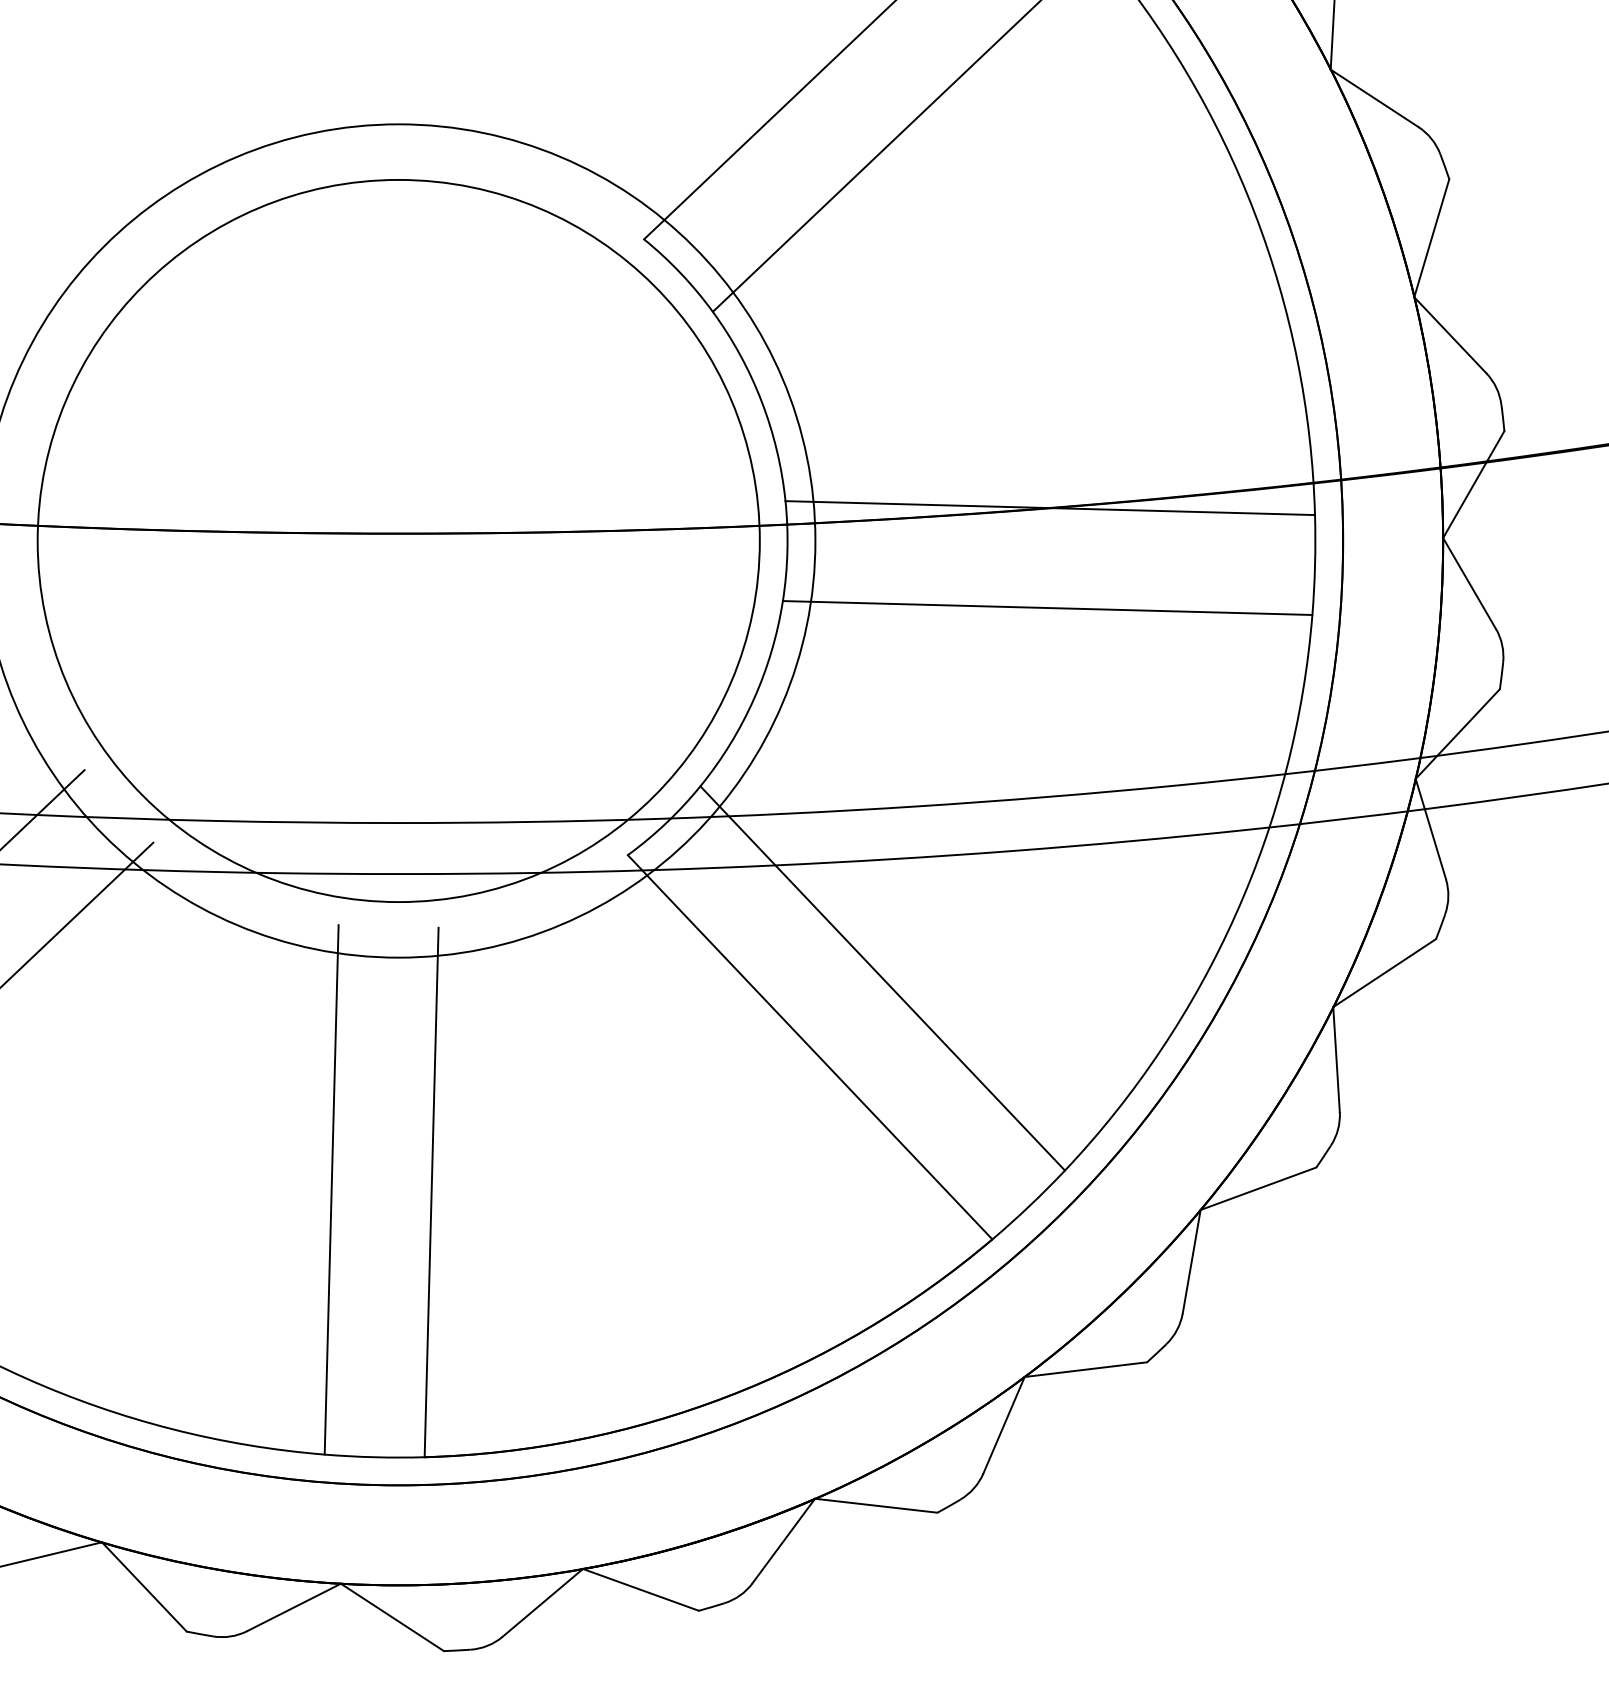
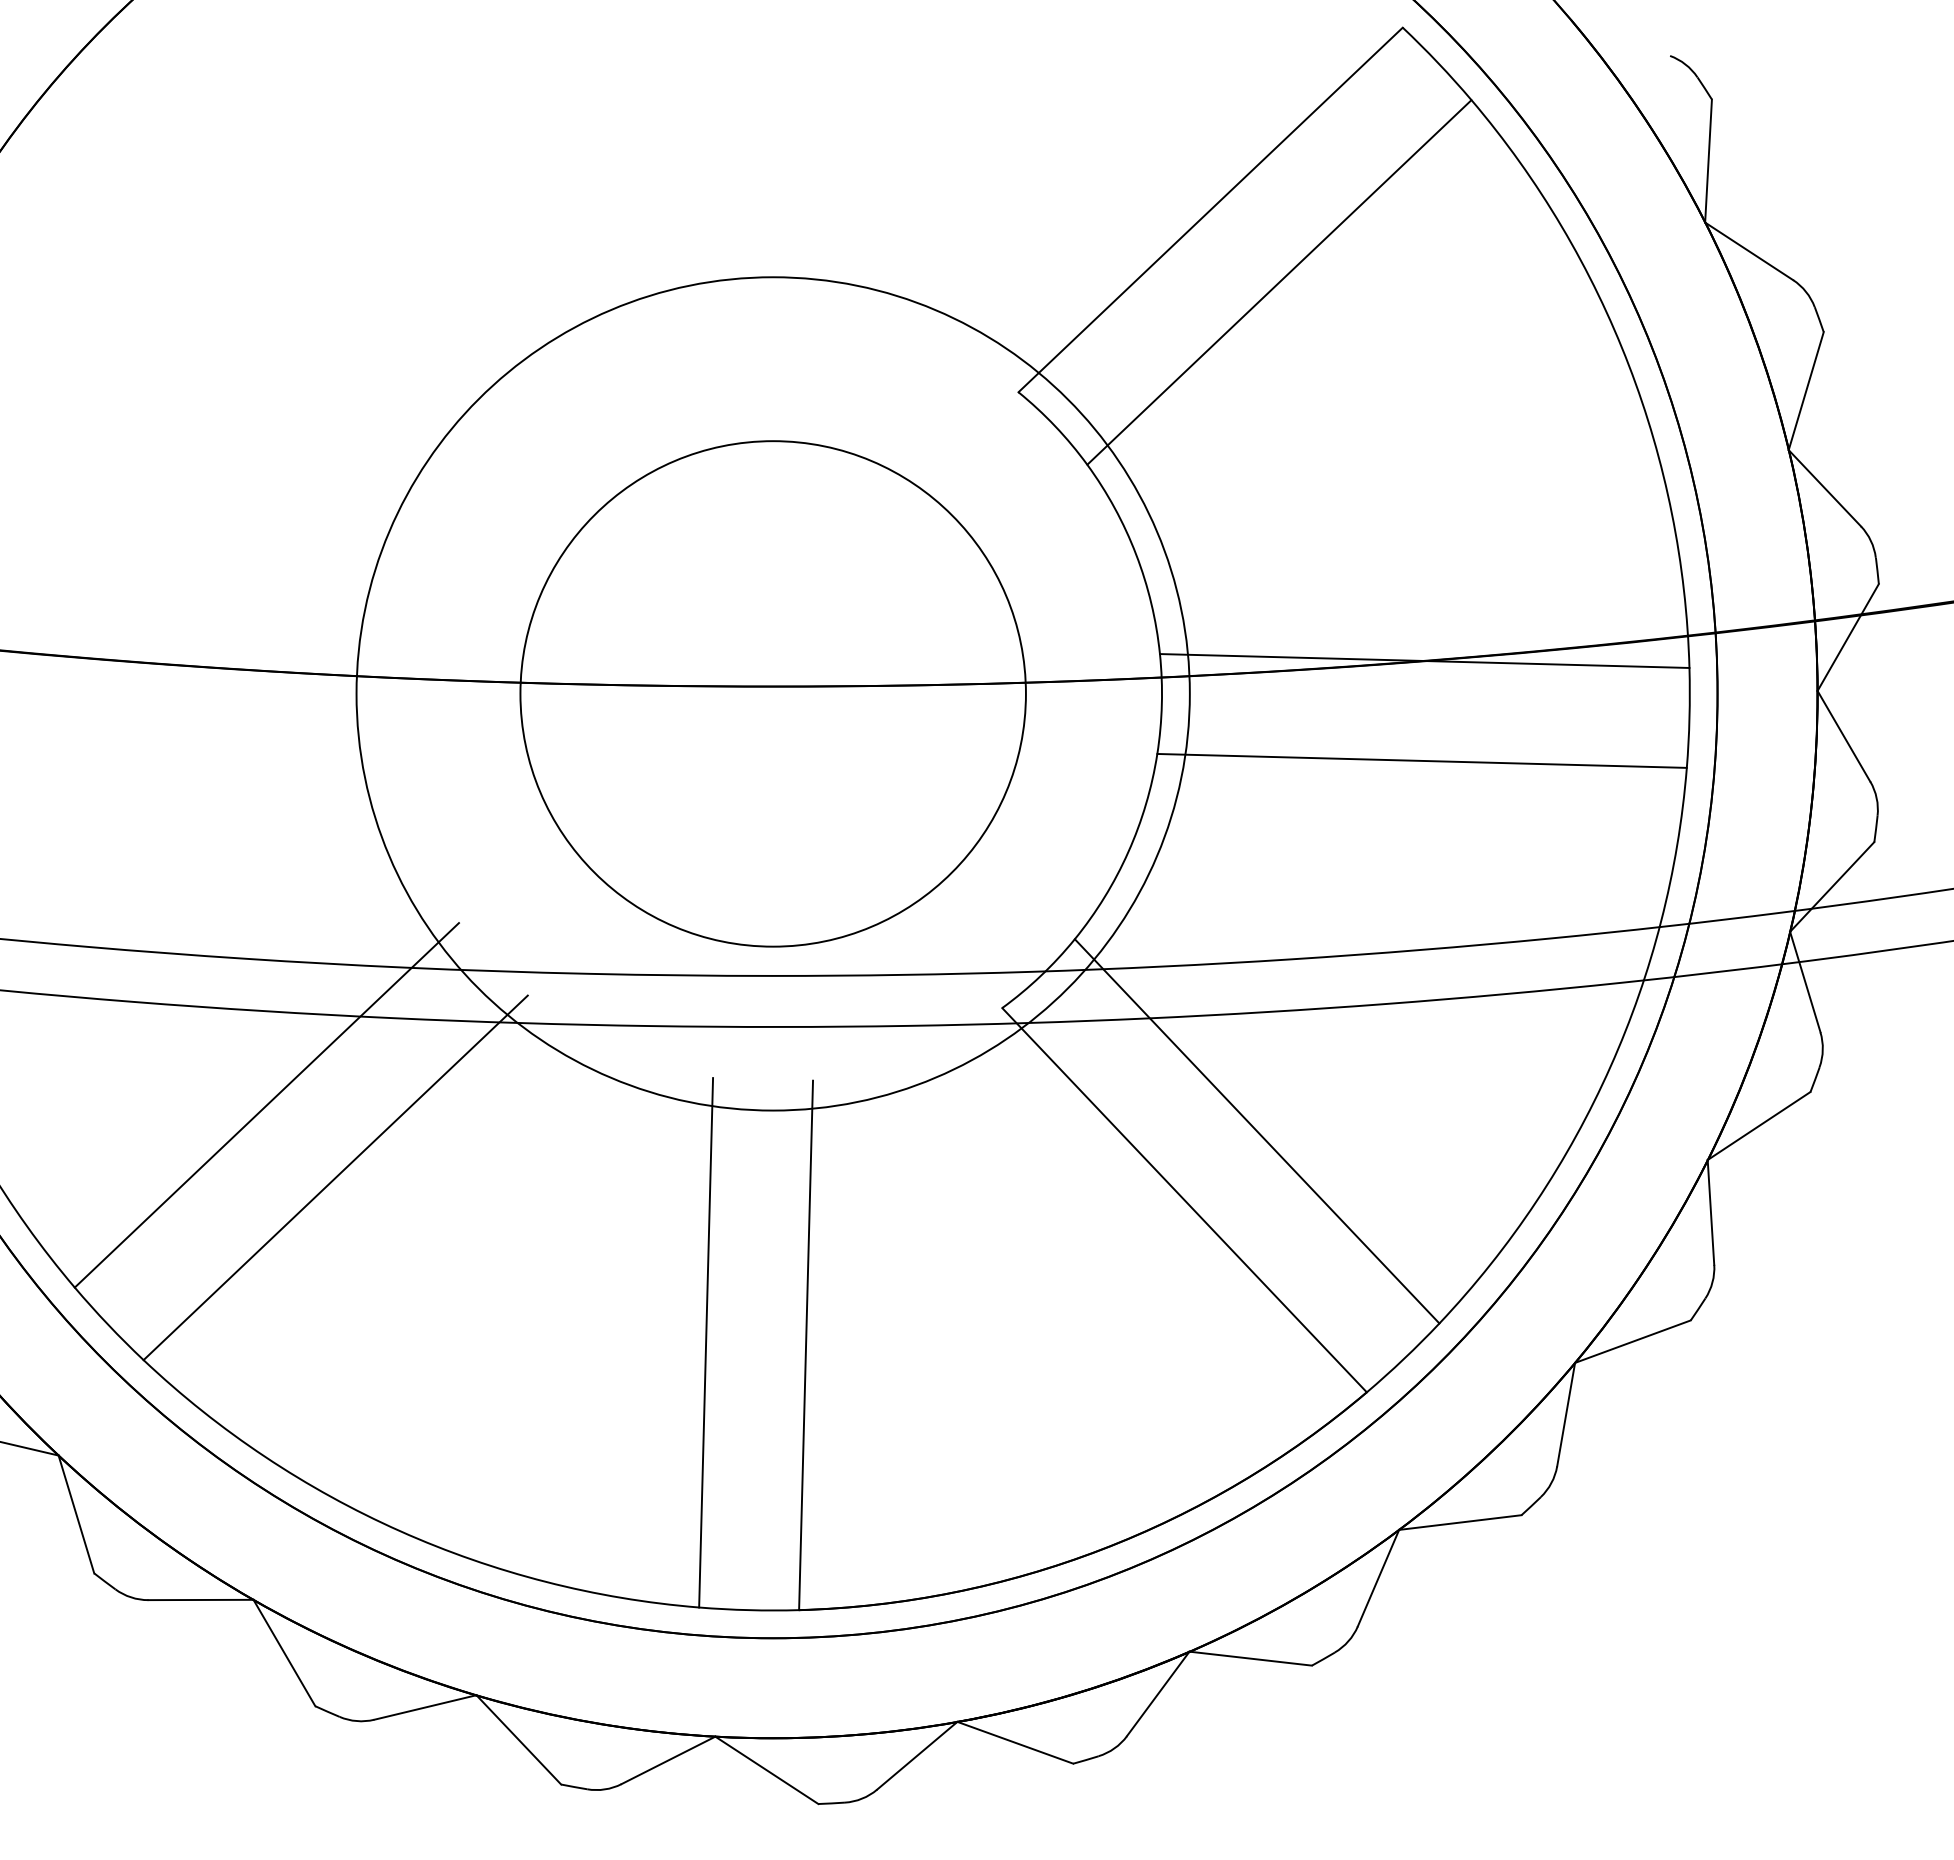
circle: (399, 540) -> (773, 693), size x0.7

